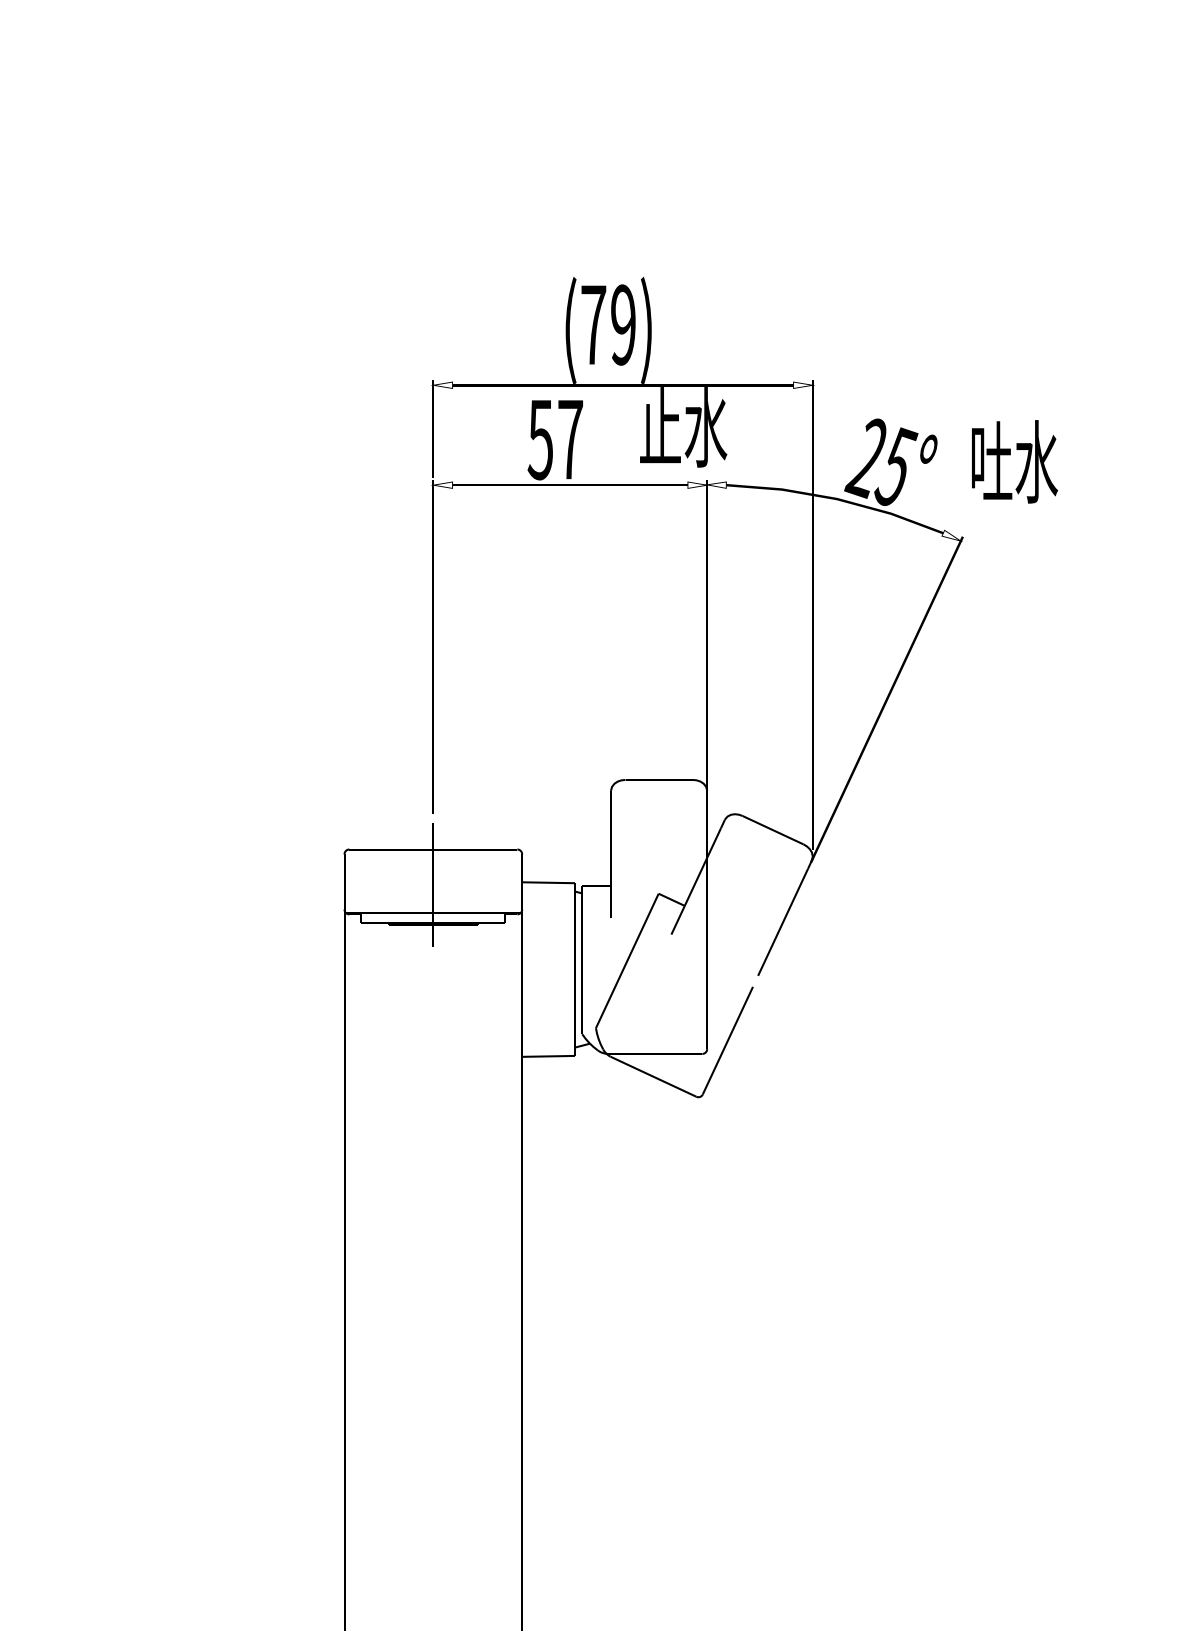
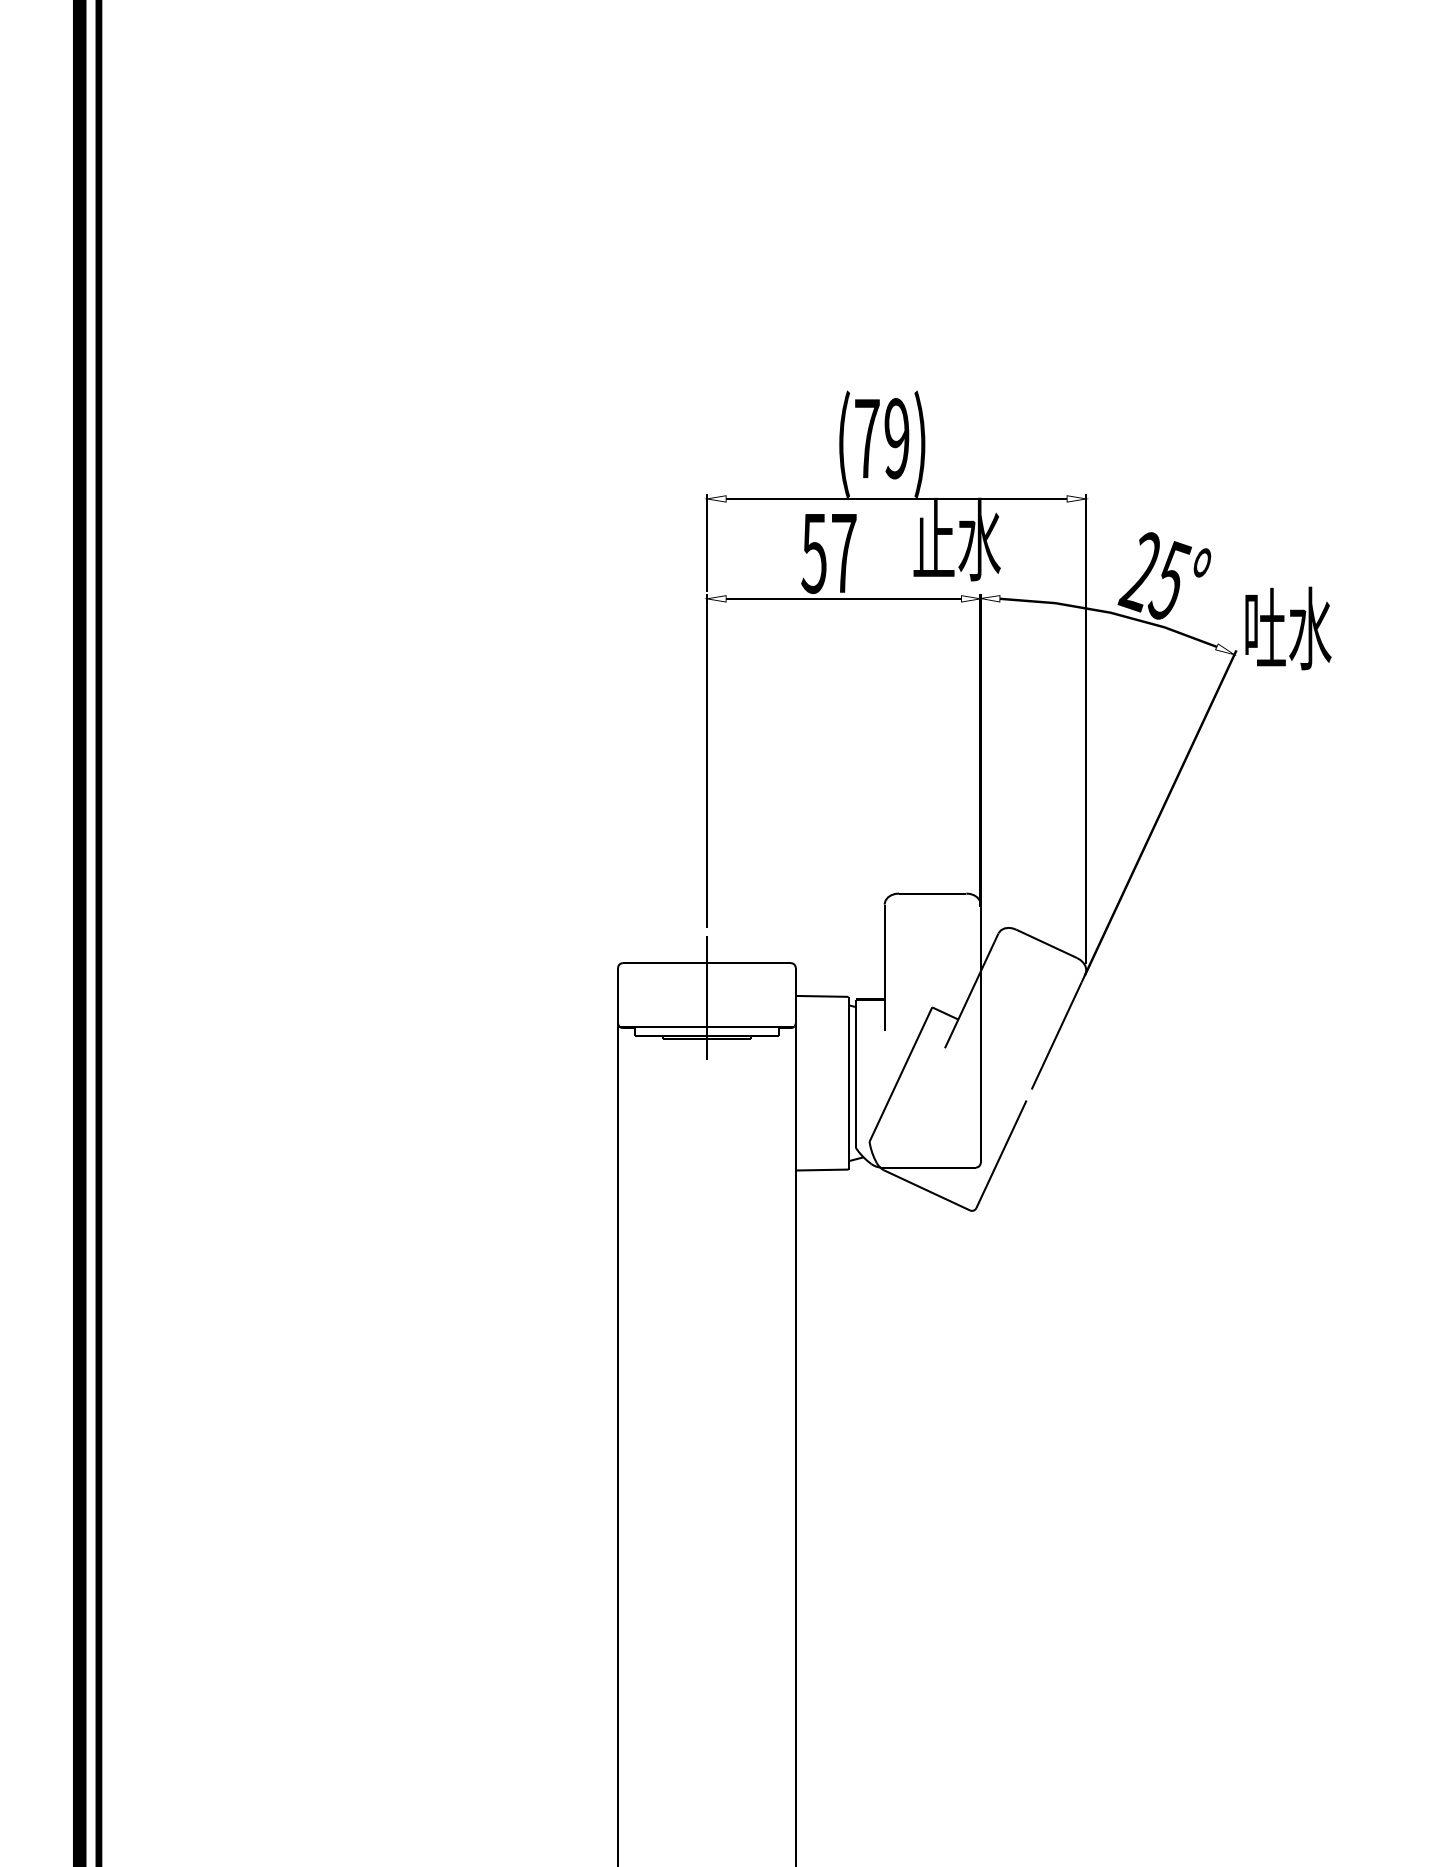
text: (1014, 461) -> (1288, 628), moved

